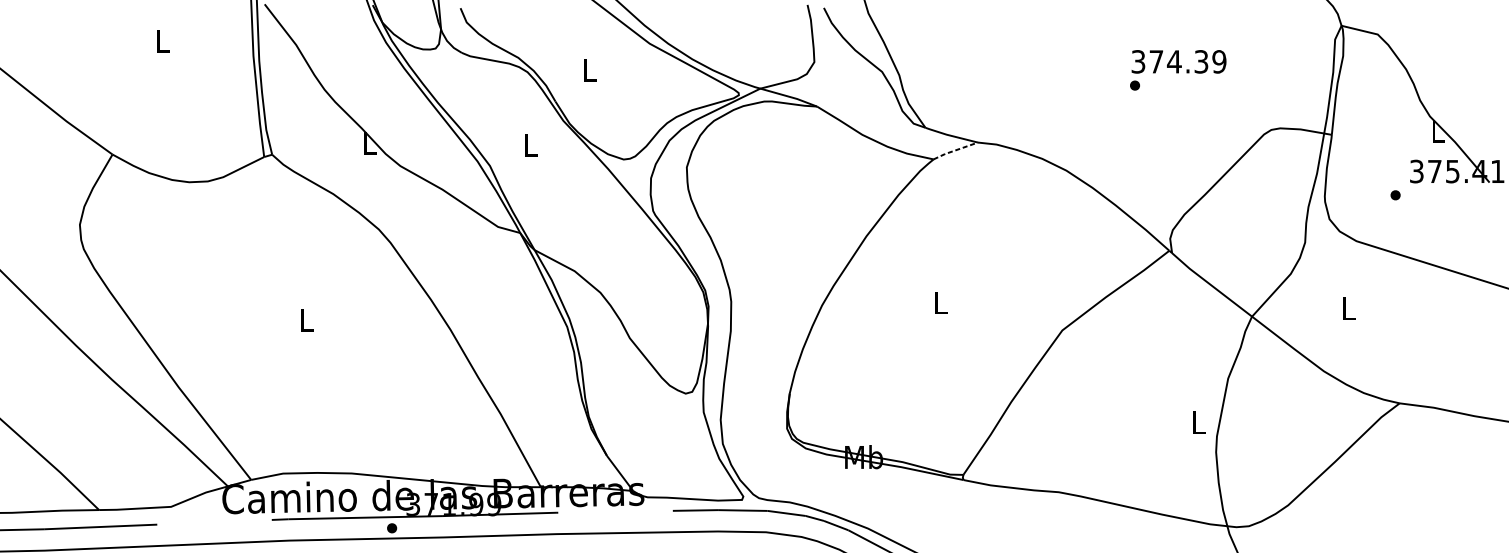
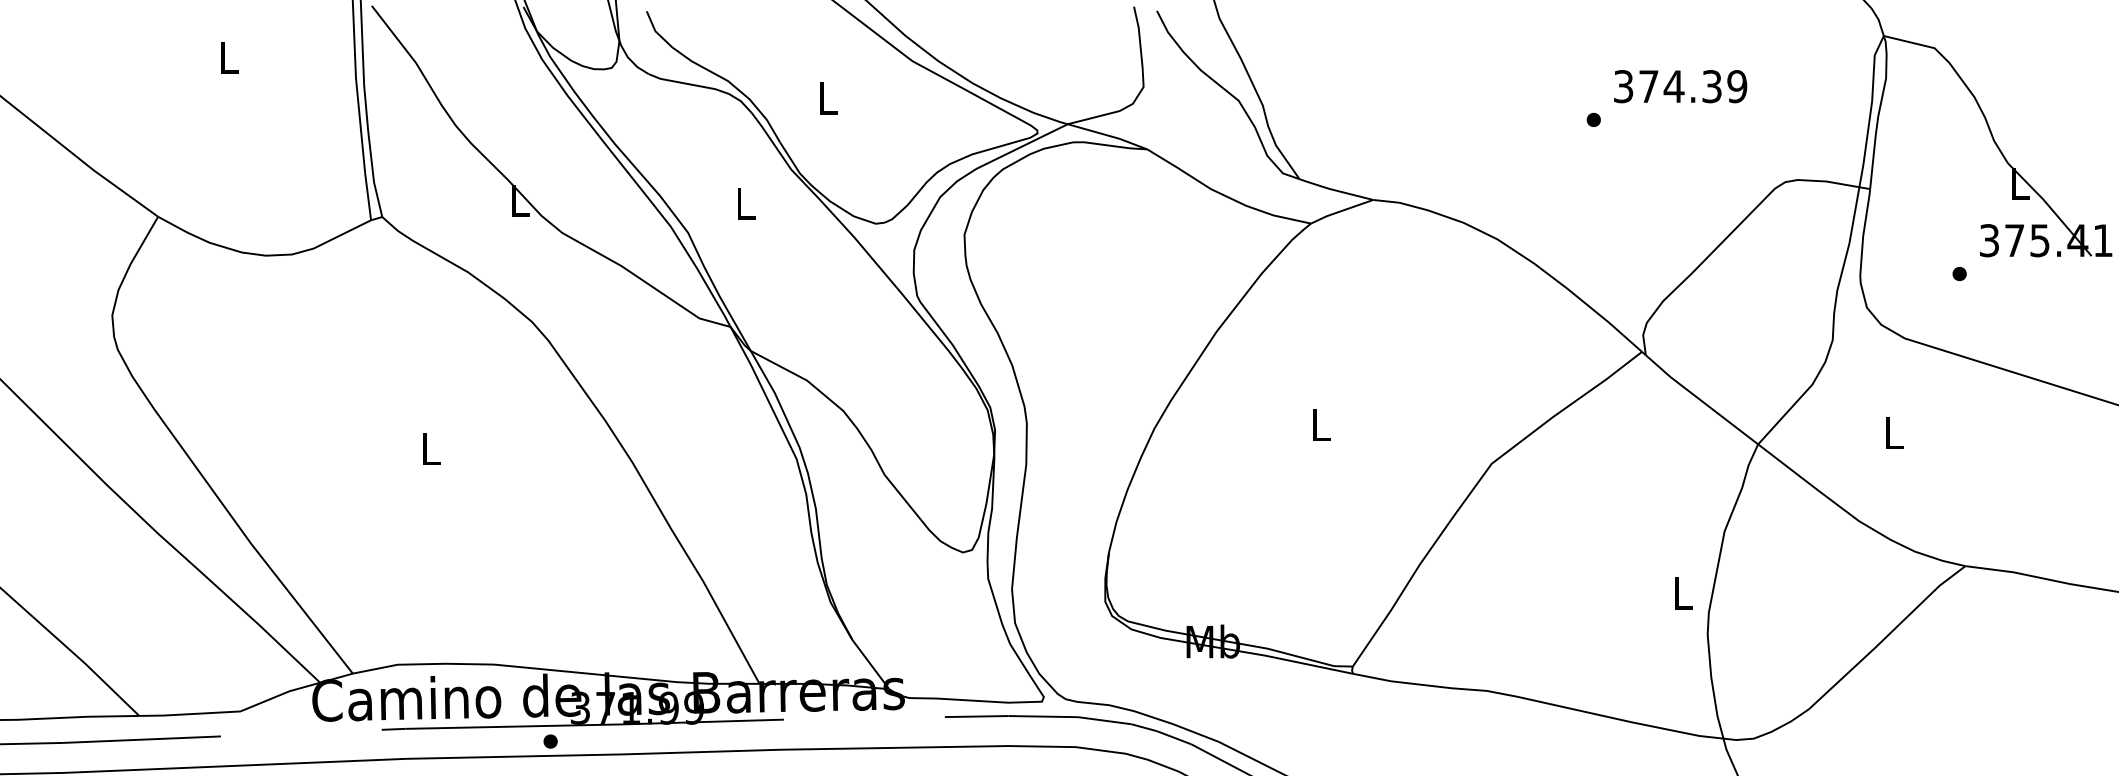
text: (1178, 61) -> (1680, 86), moved
line: (955, 150) -> (1341, 211), dashed -> solid

